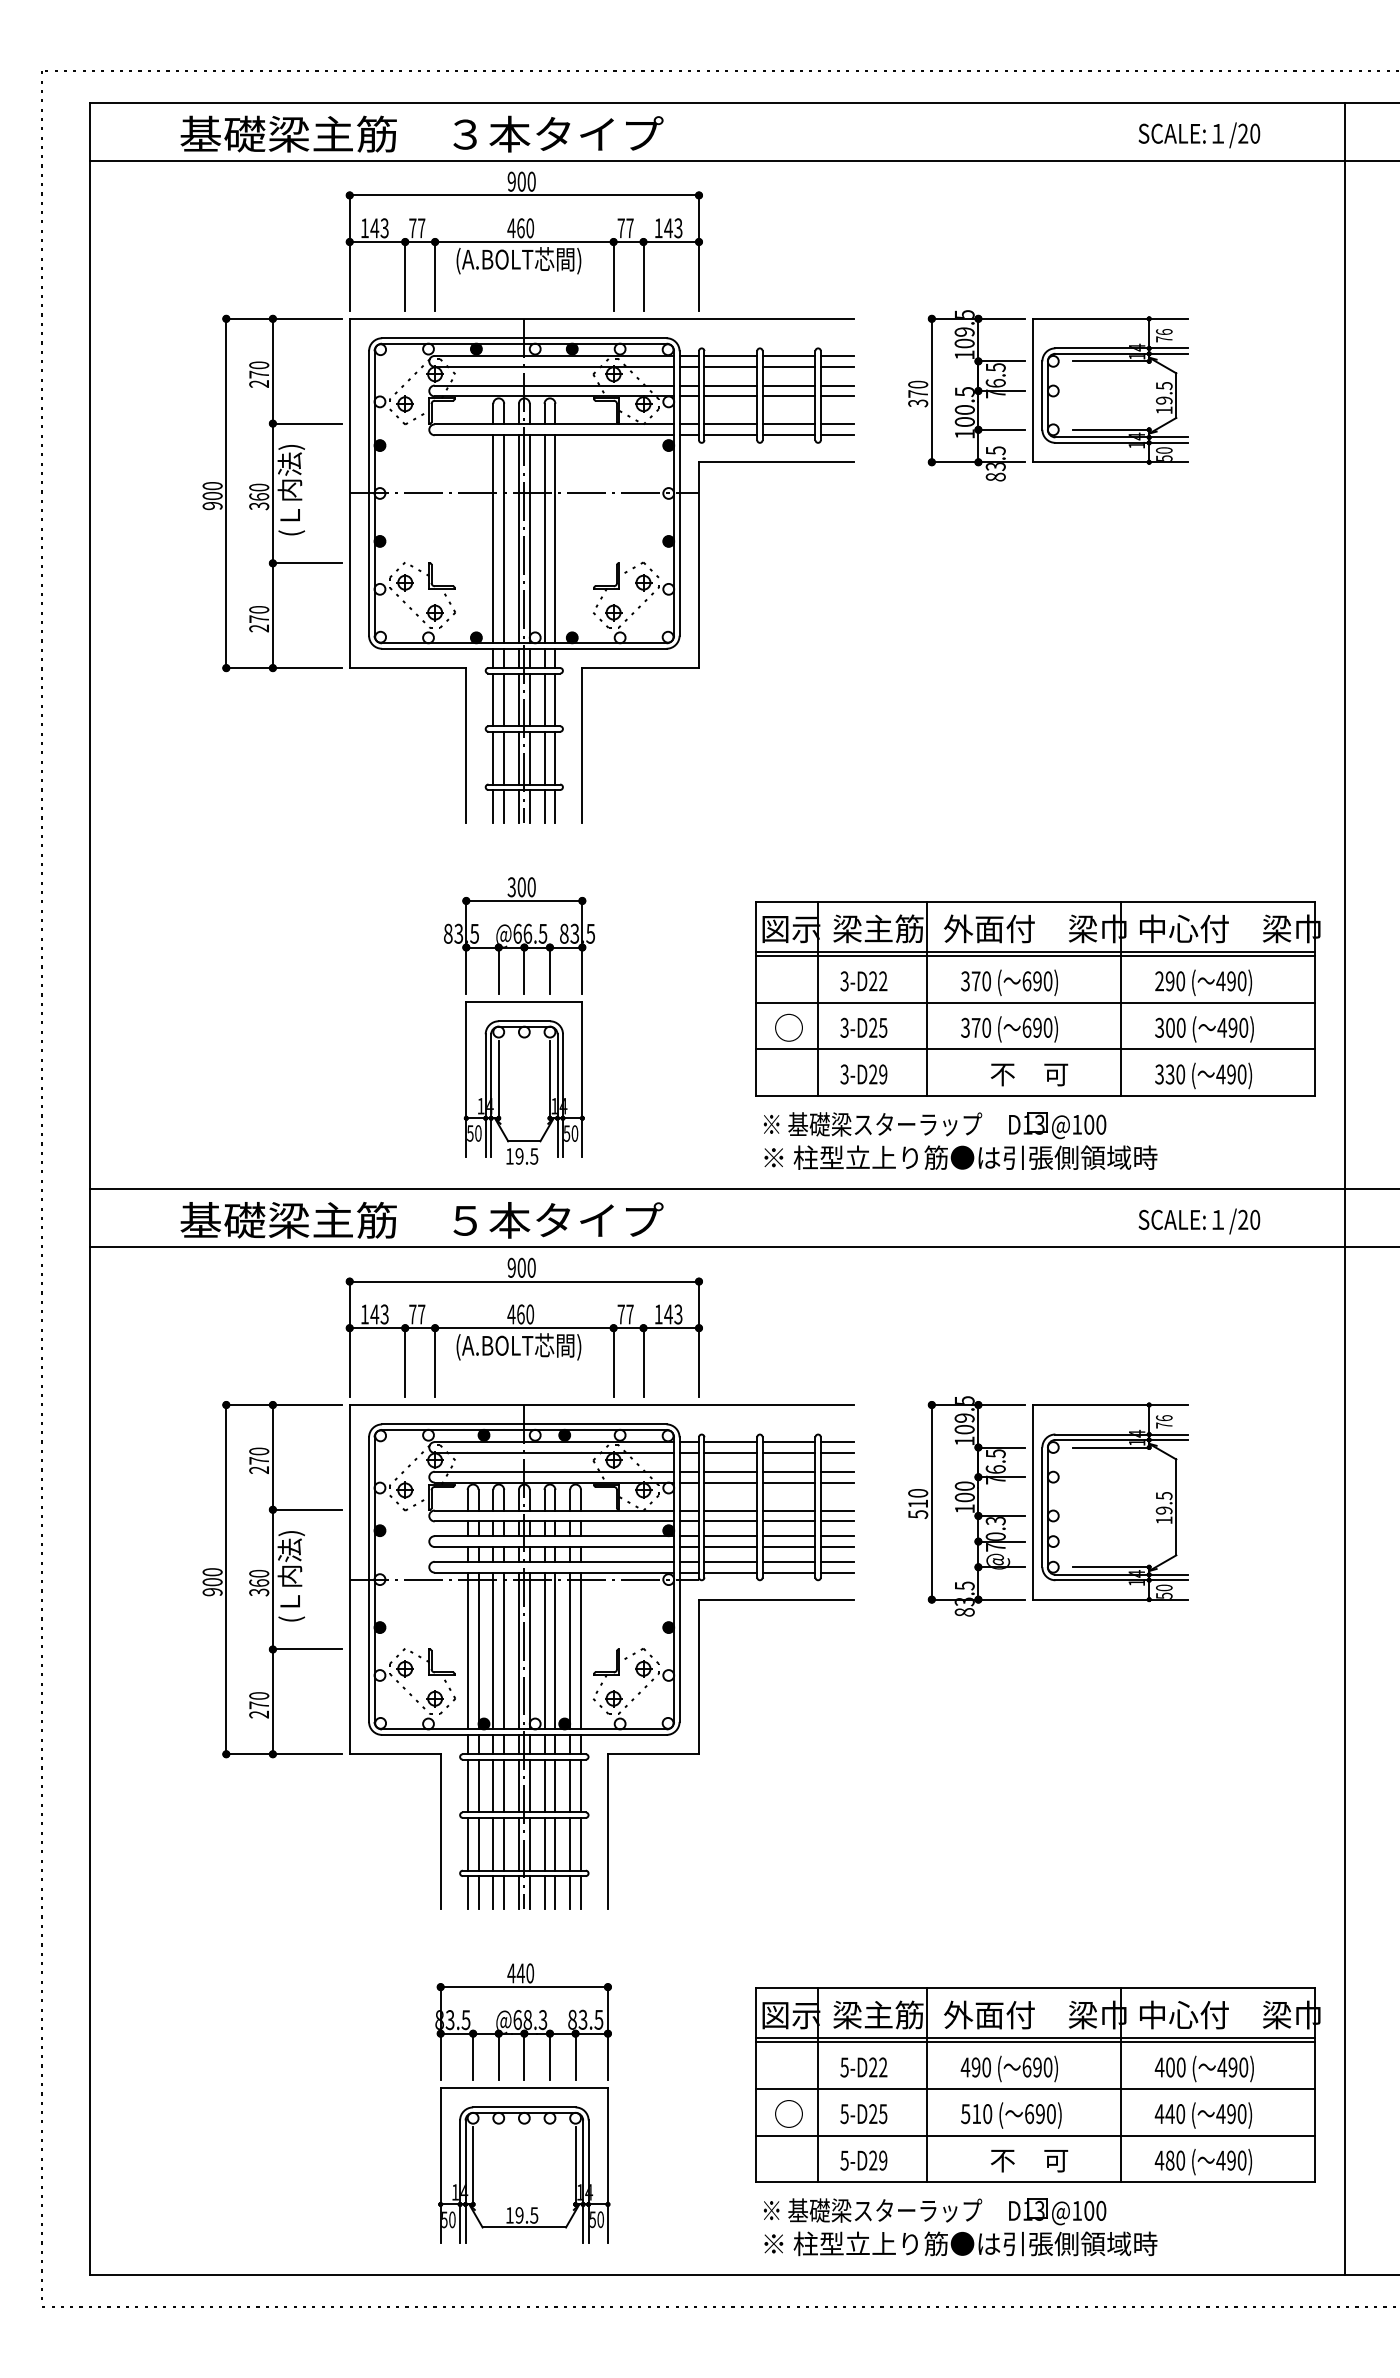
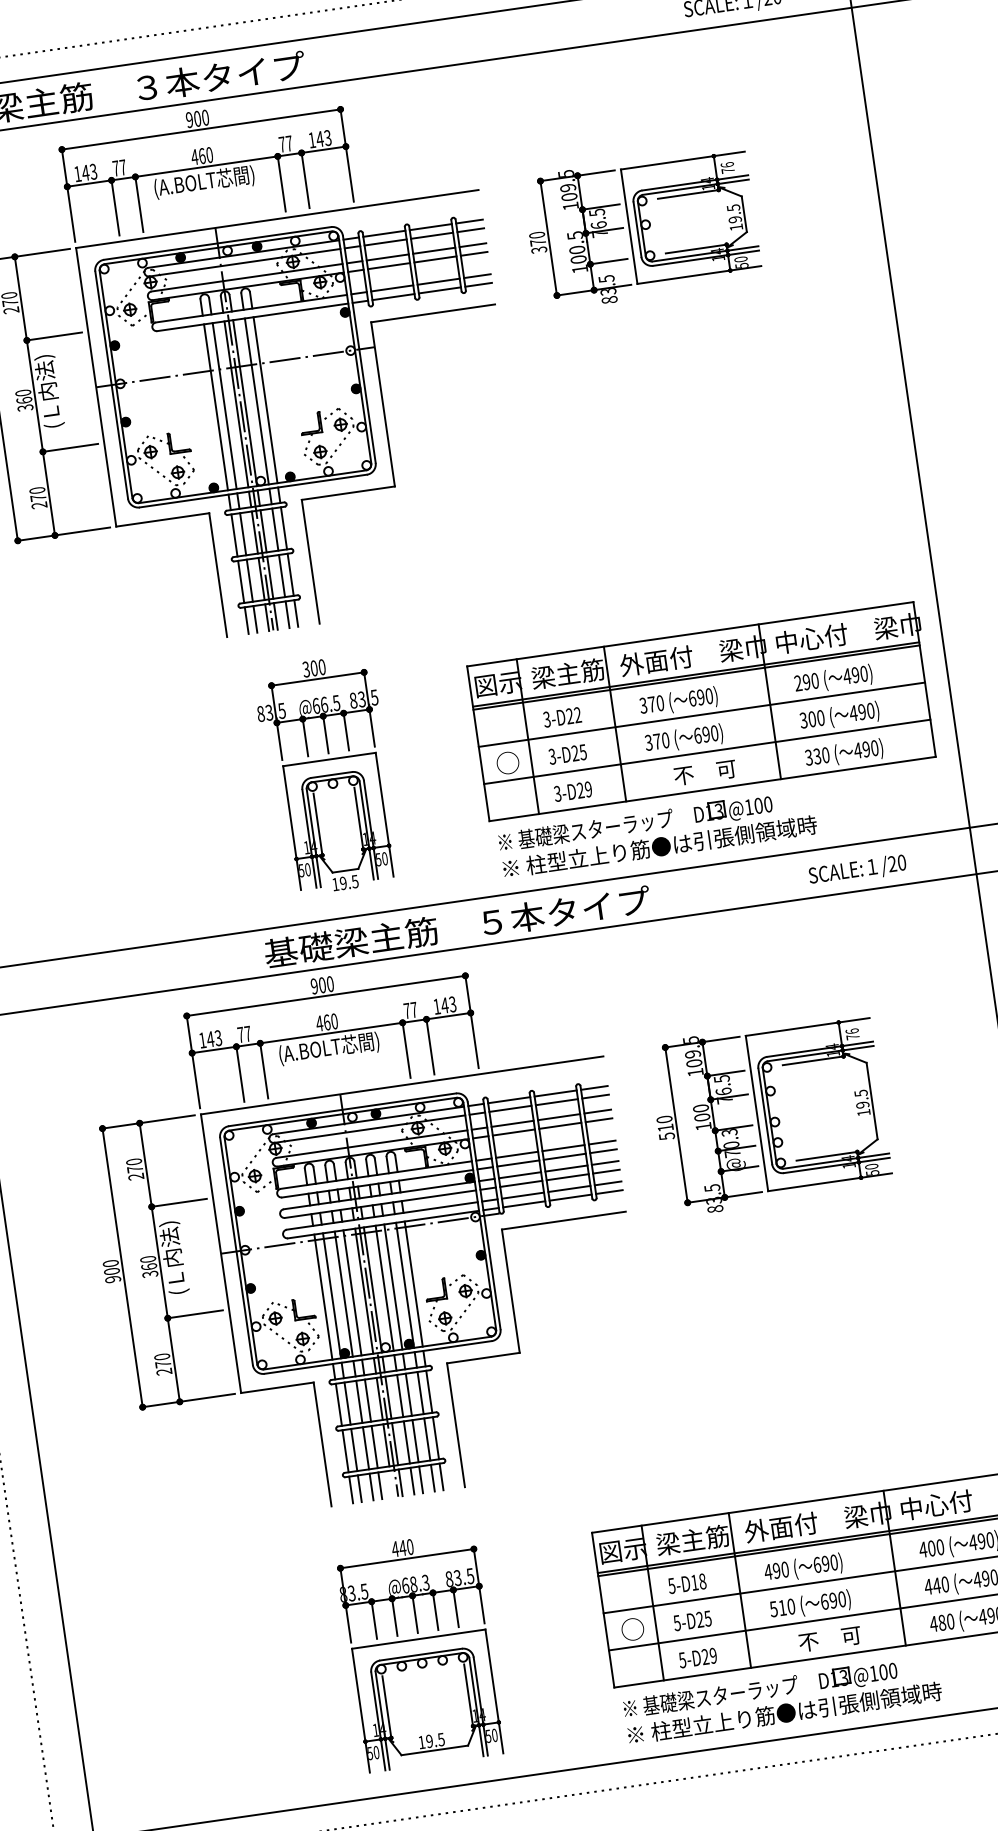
part: (519, 1020) -> (327, 774), moved
text: (421, 1220) -> (457, 927), moved
line: (518, 1892) -> (391, 1483), removed
text: (878, 2067) -> (698, 1582), 5-D22 -> 5-D18

